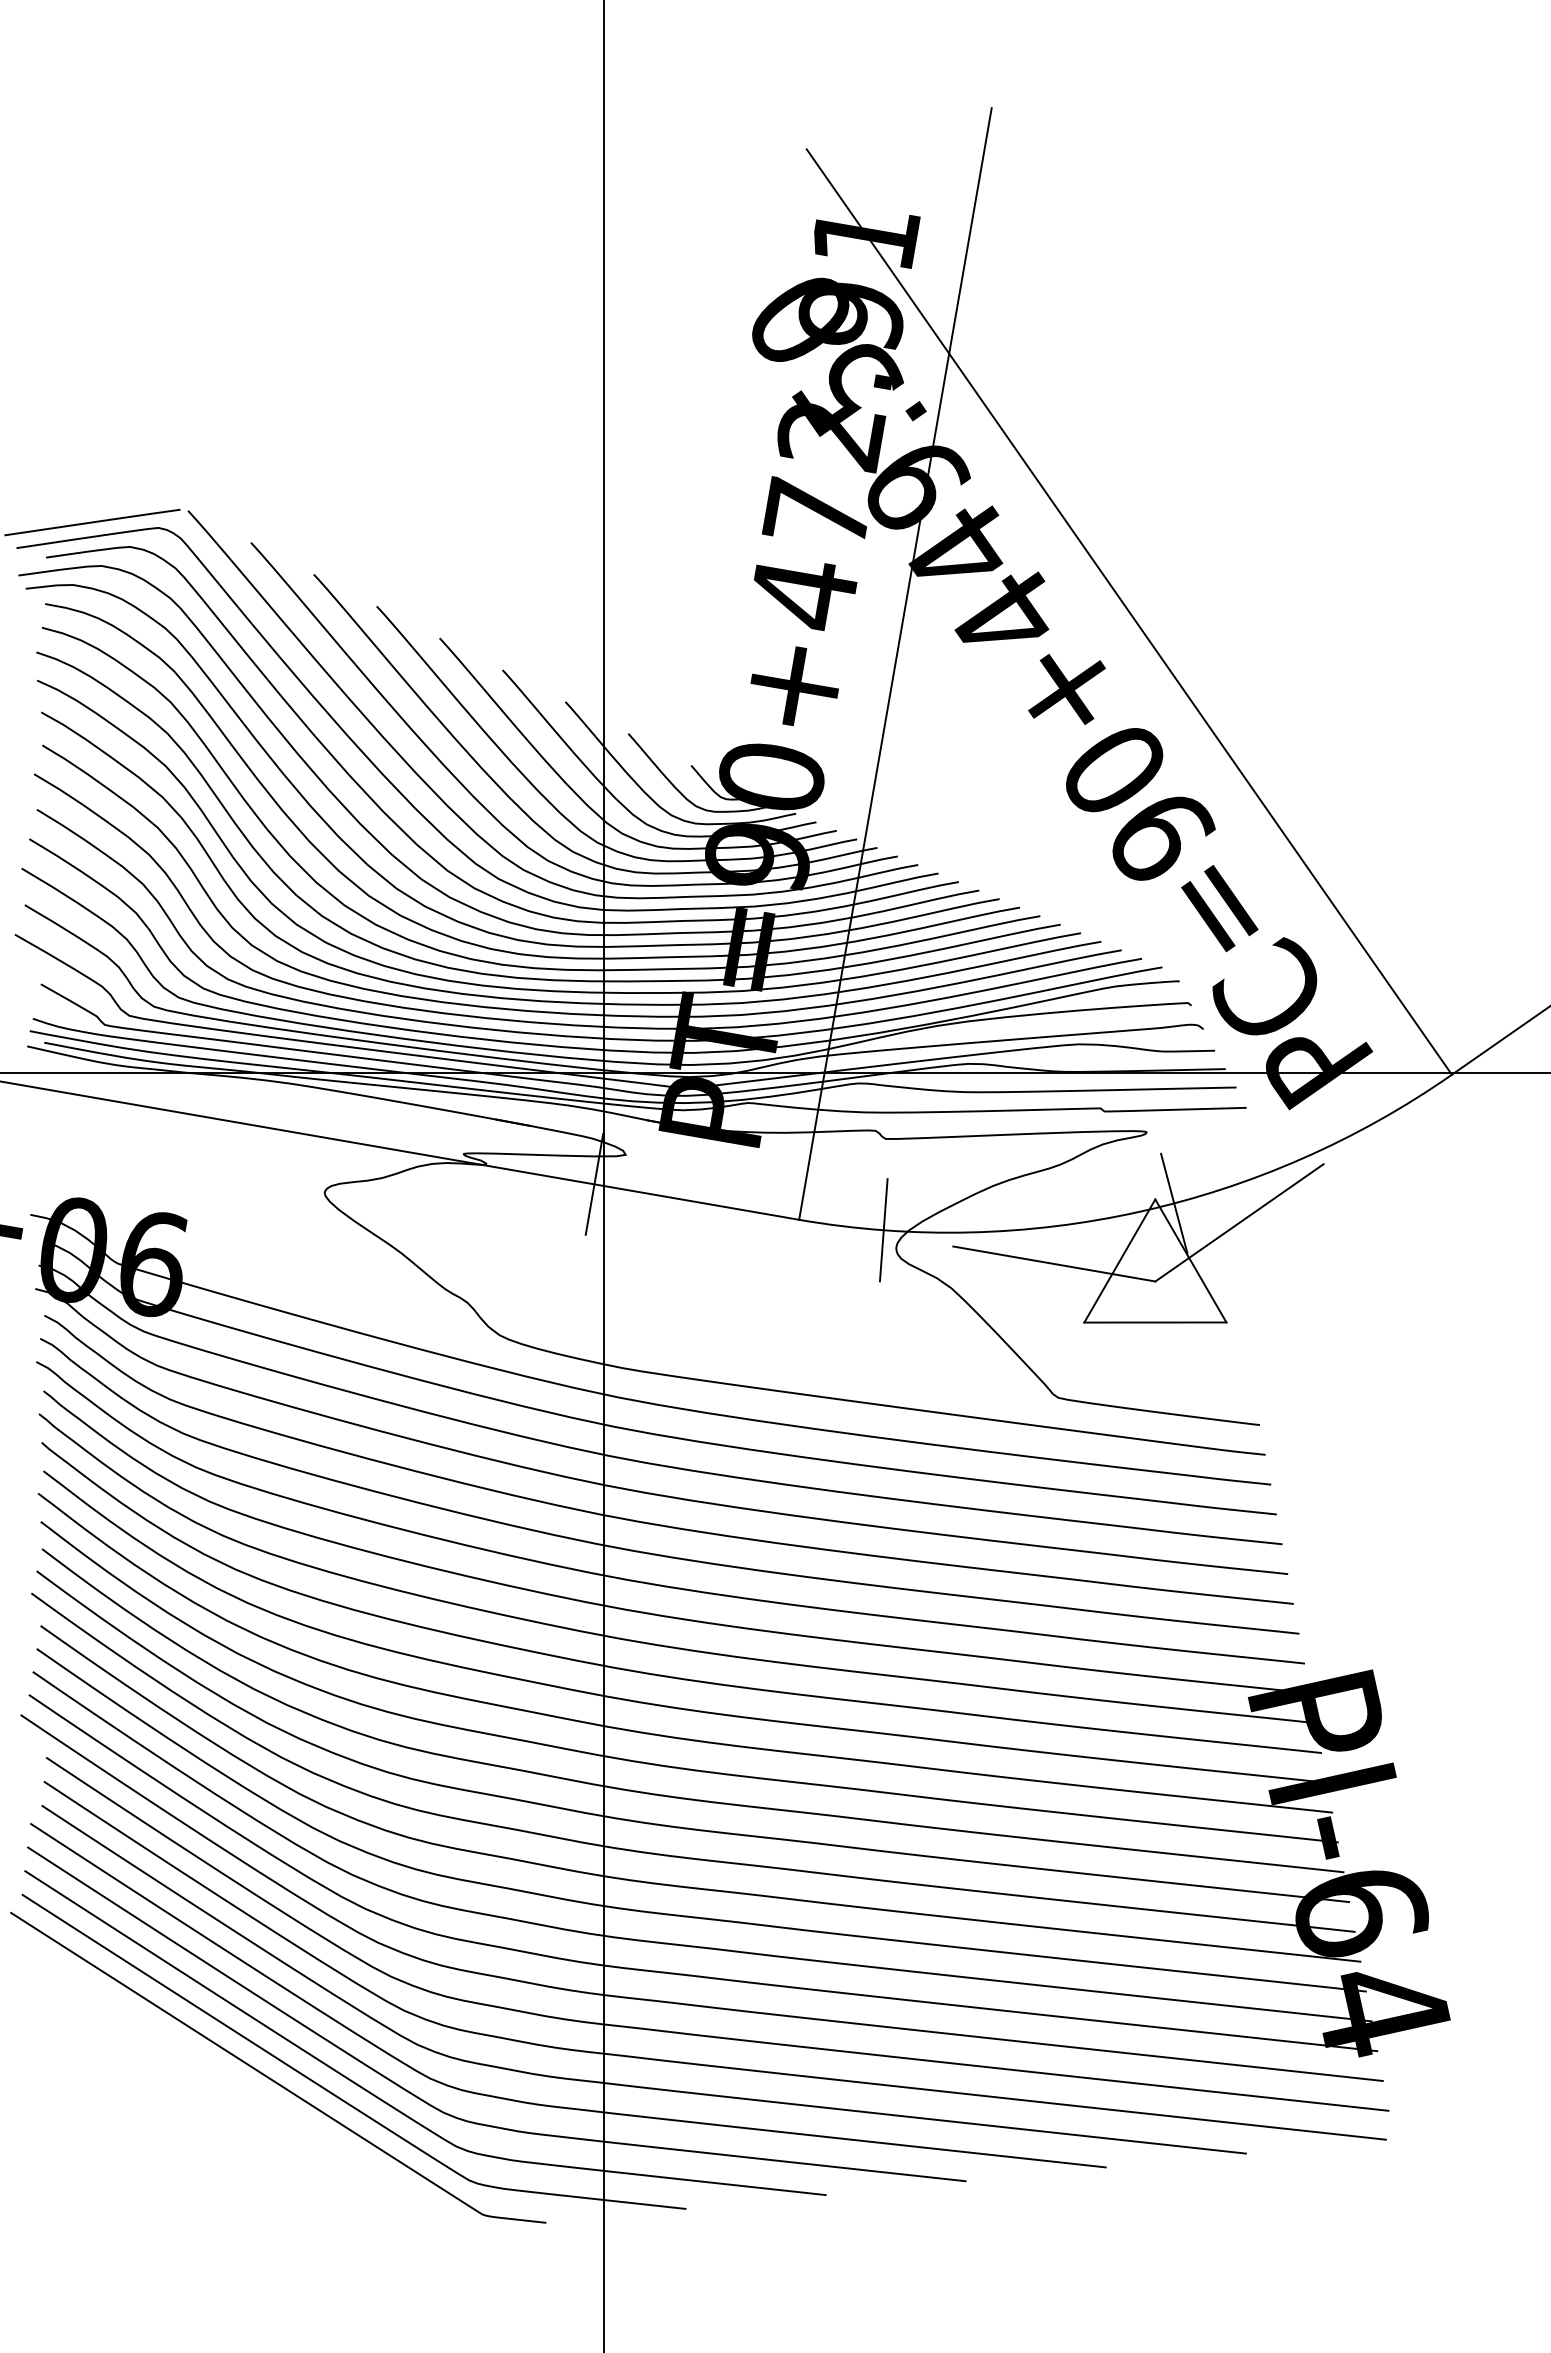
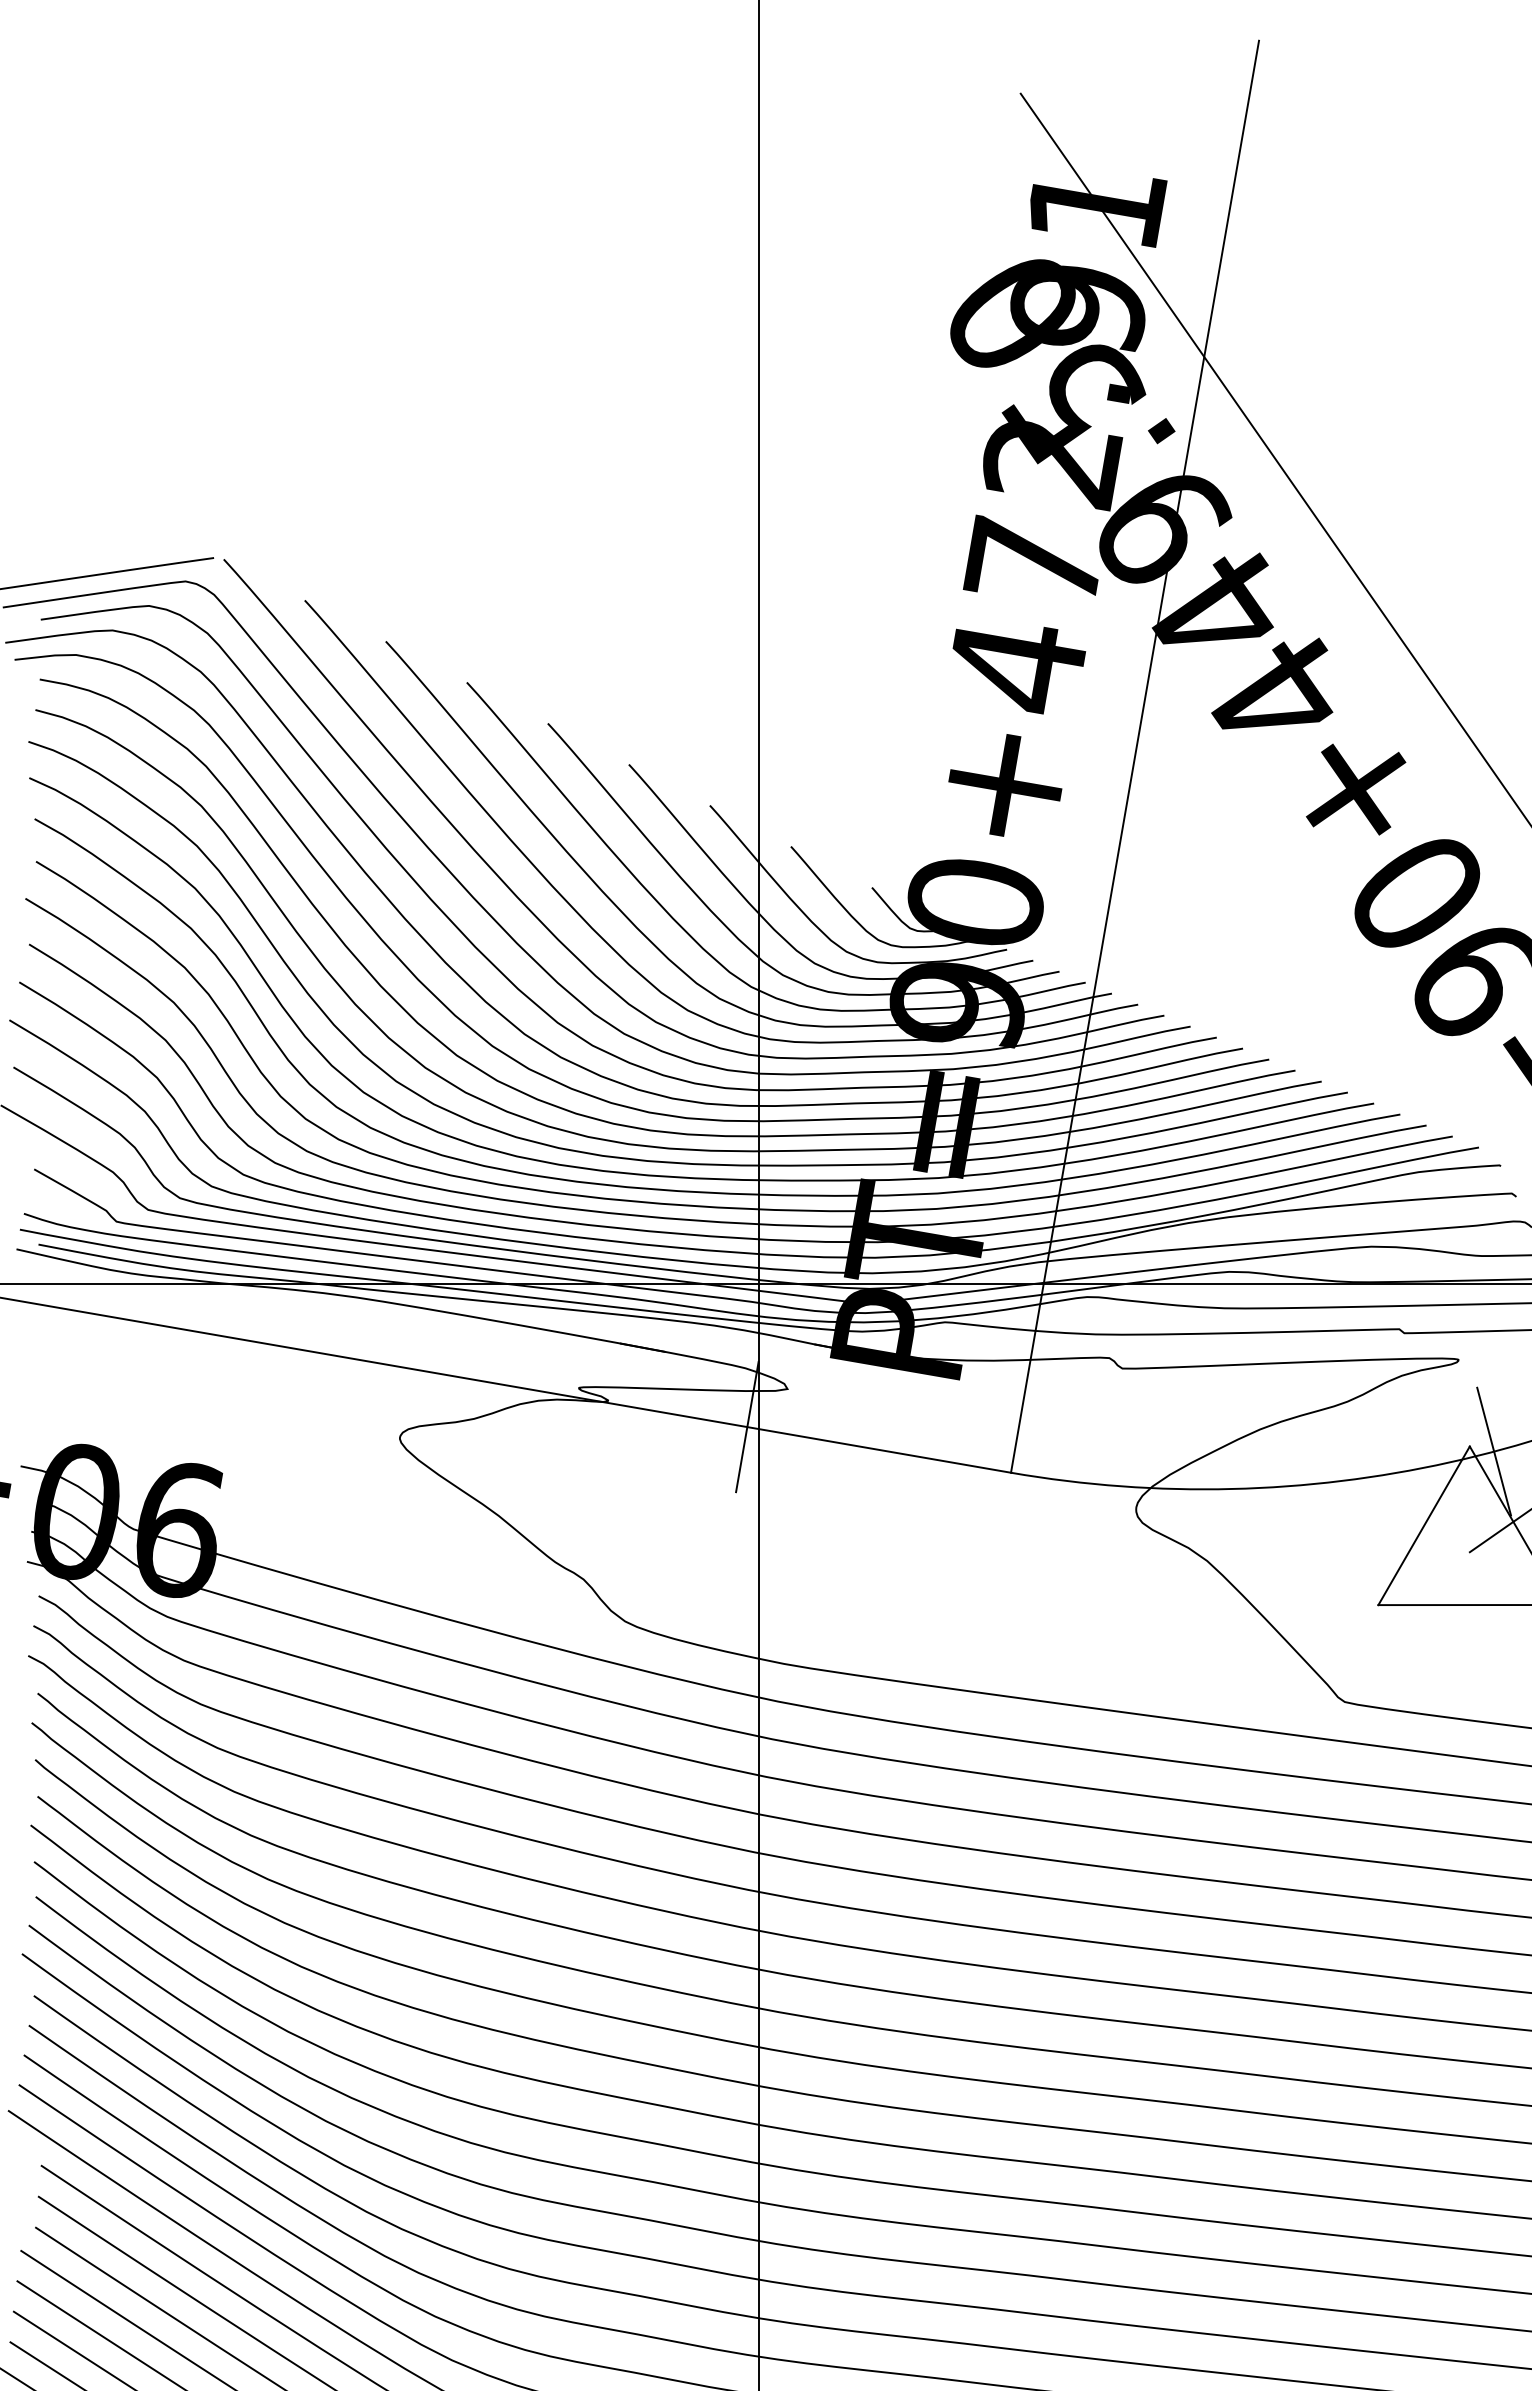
line: (883, 1230) -> (1119, 1486), removed
line: (1054, 1263) -> (1339, 1529), removed

